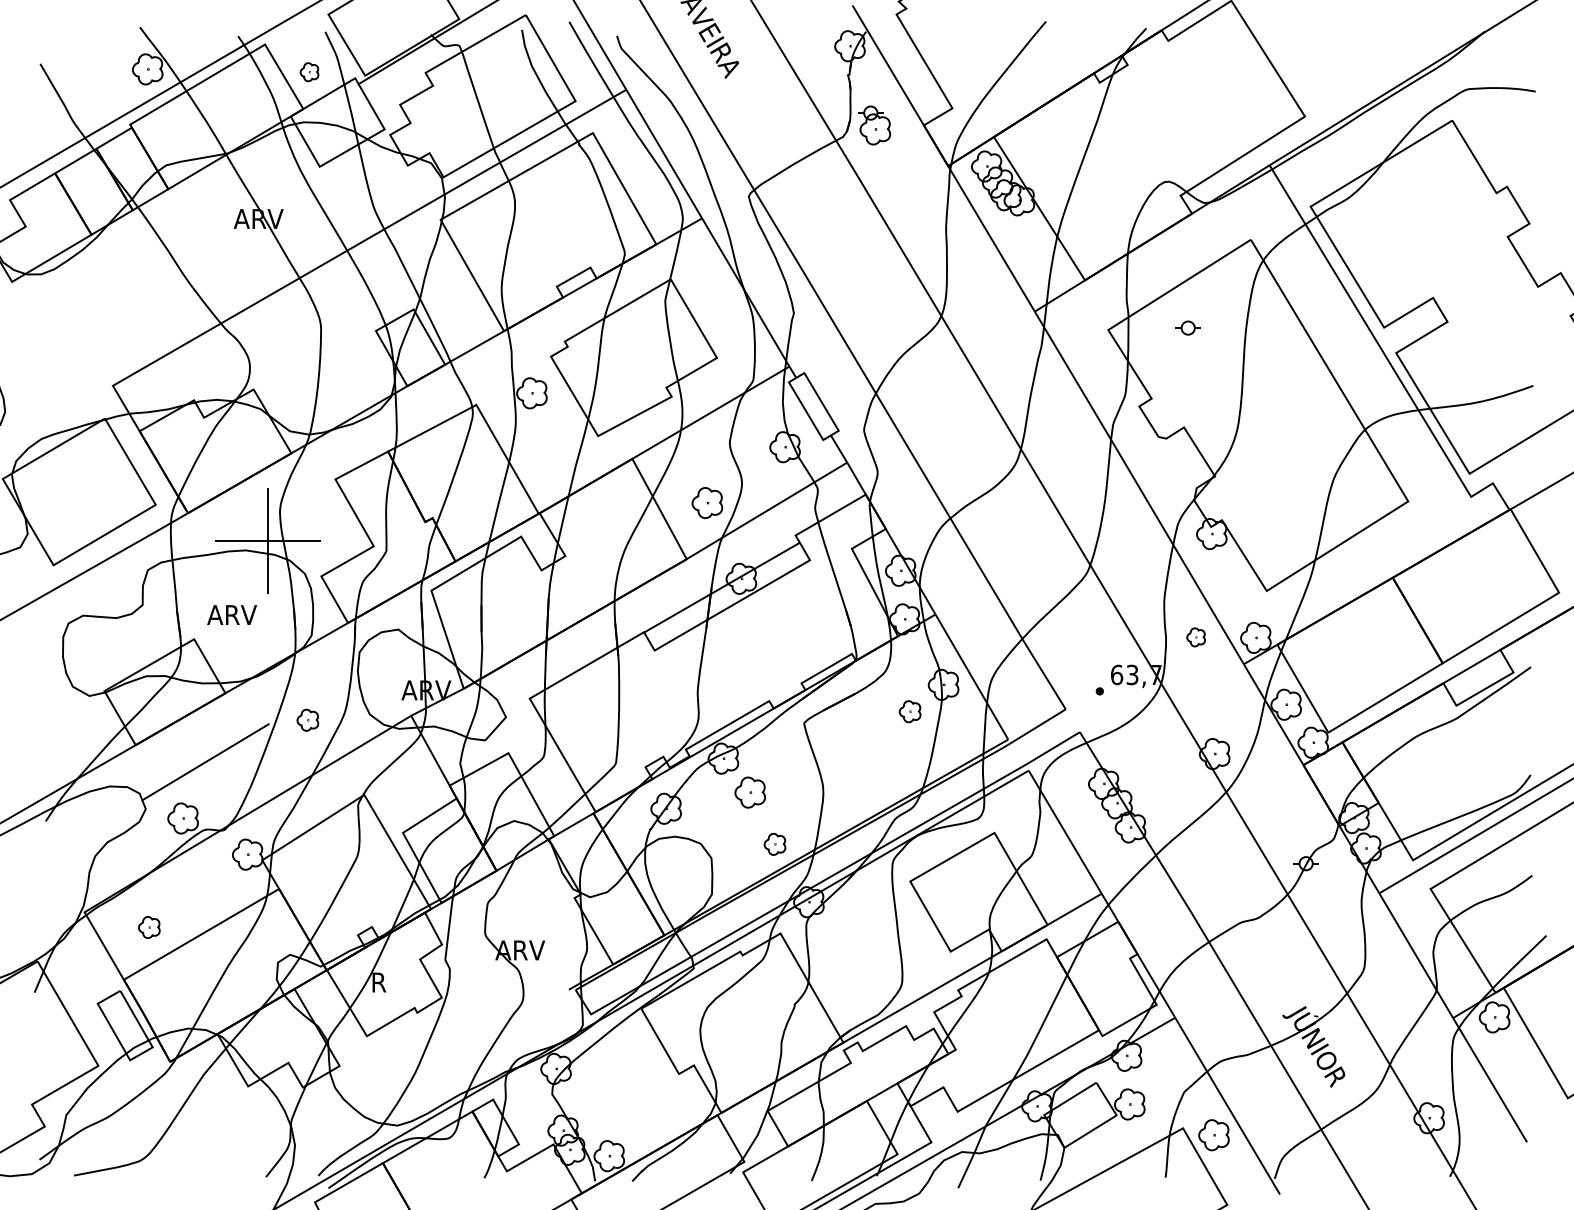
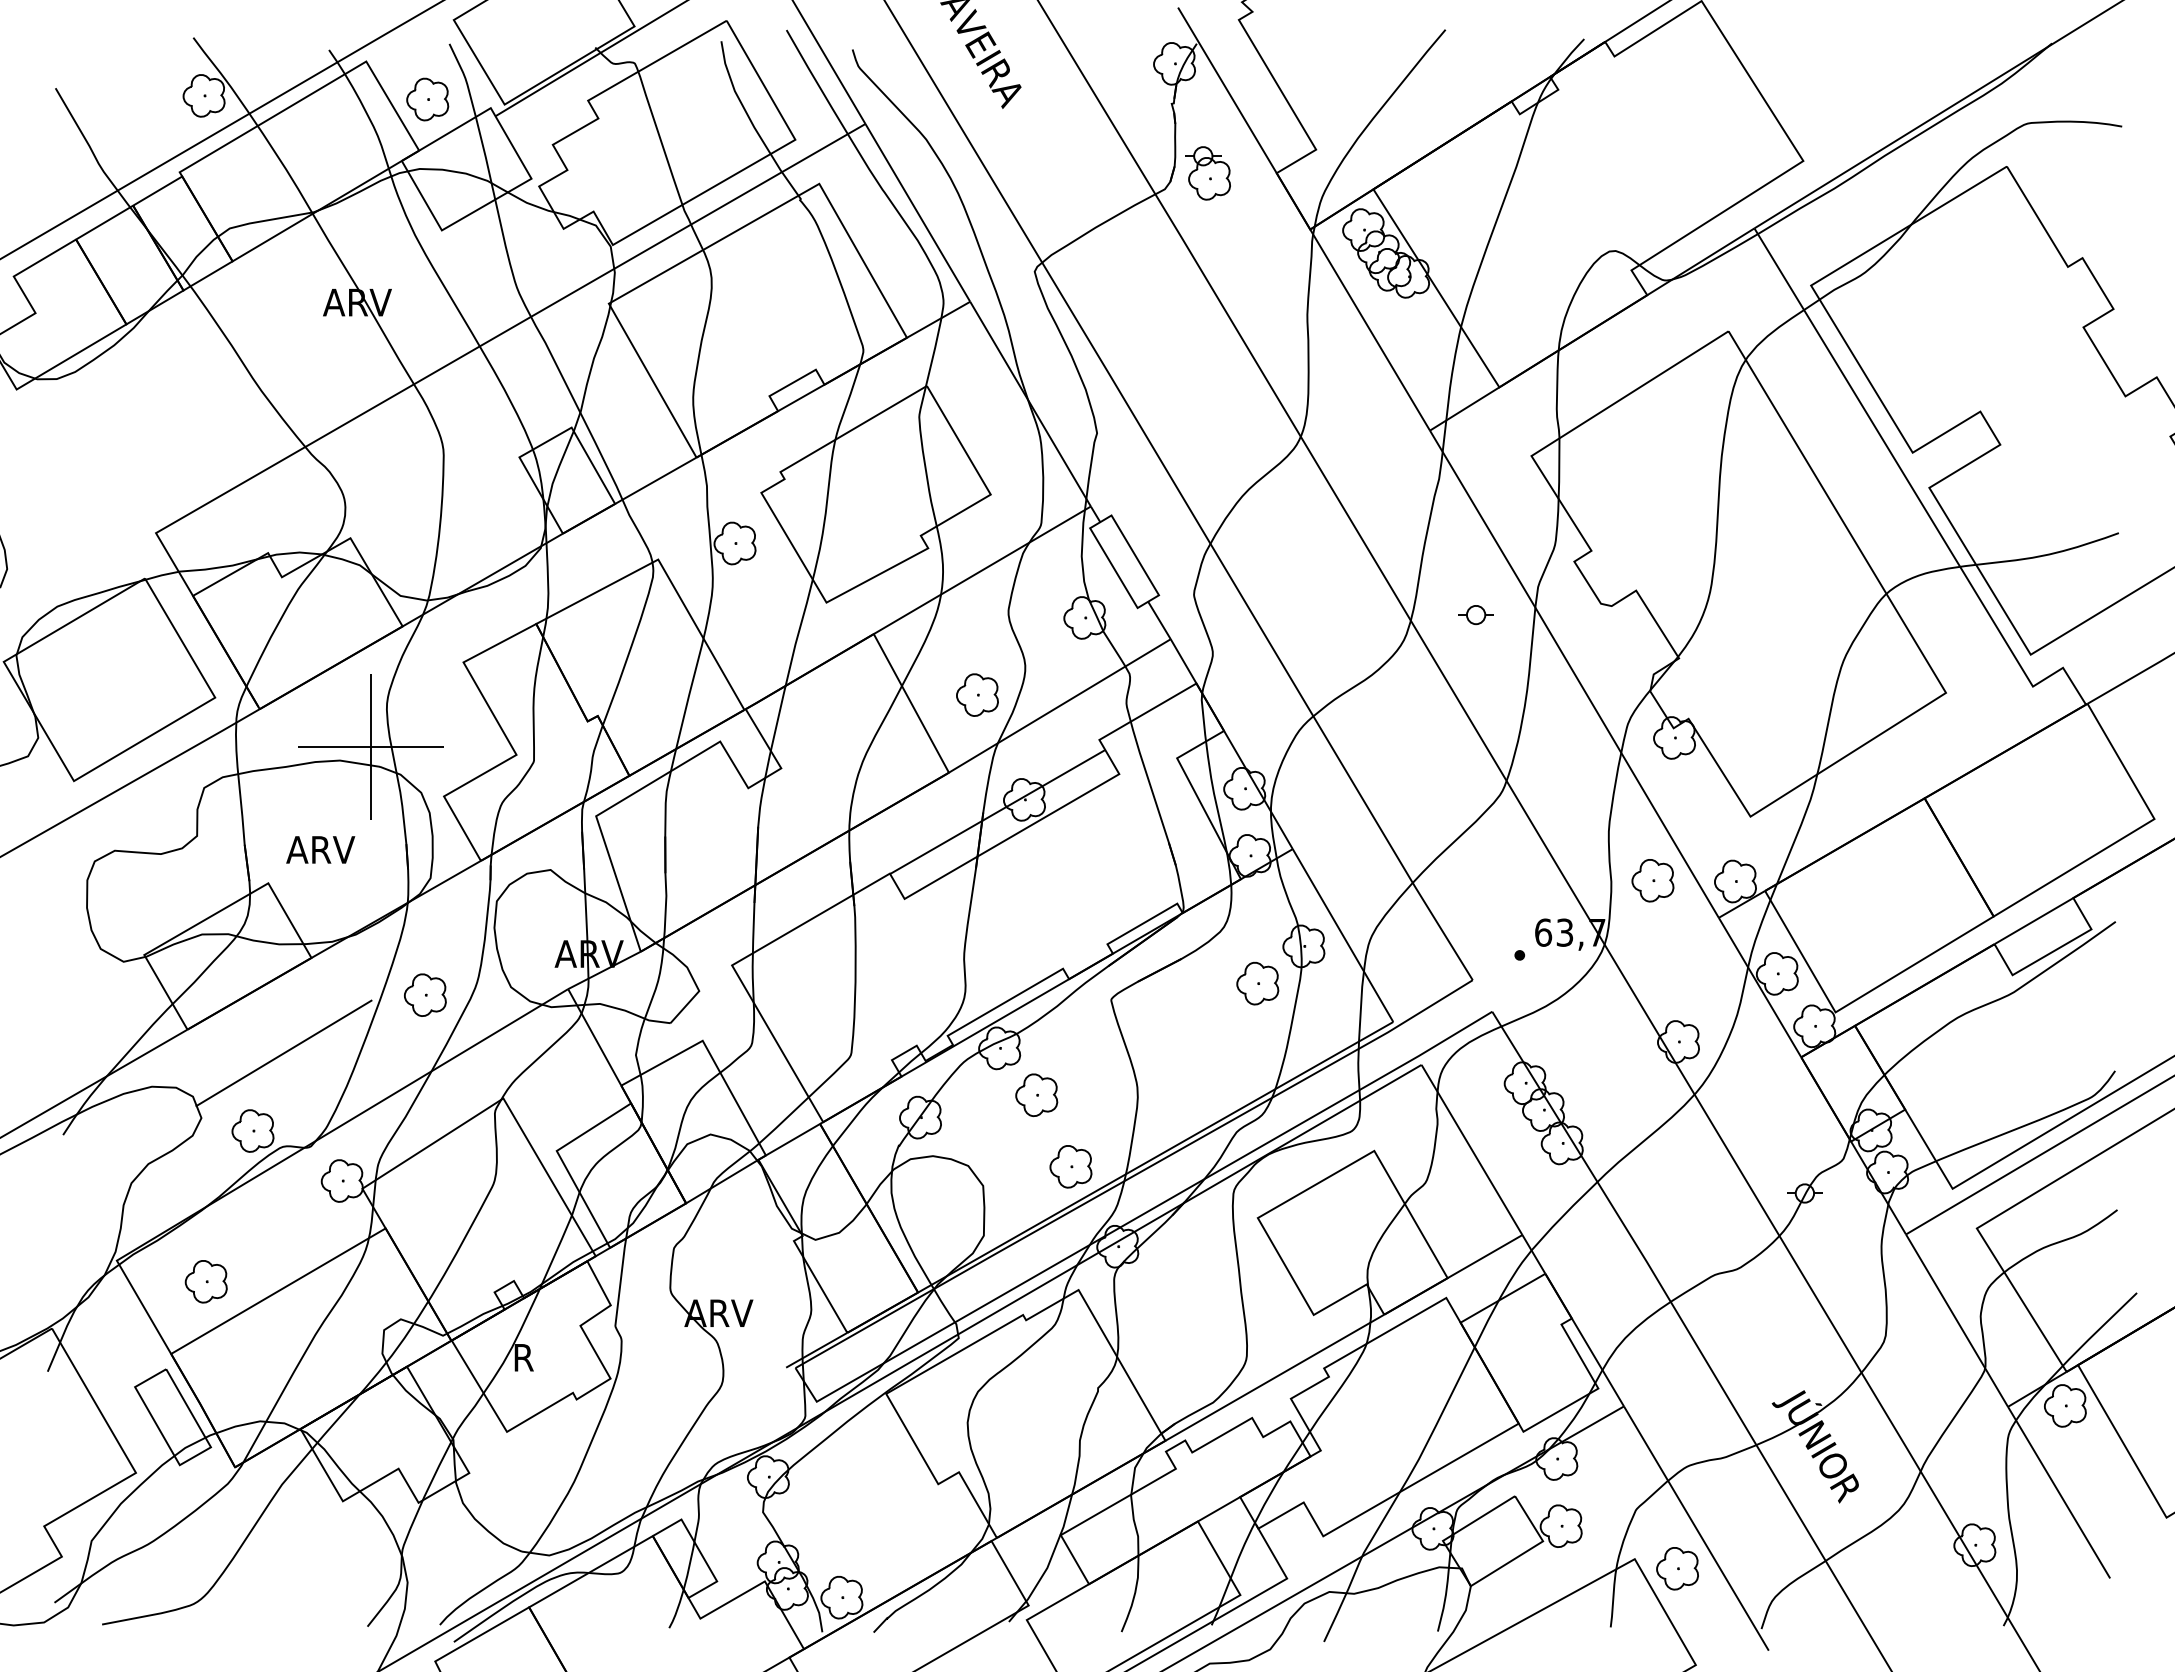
part: (309, 72) -> (427, 100), size x1.67
part: (1187, 327) -> (1475, 614), moved
part: (1195, 637) -> (1652, 880), size x1.67
part: (909, 711) -> (1256, 983), size x1.43
part: (307, 720) -> (424, 995), size x1.43
part: (774, 844) -> (1070, 1166), size x1.43
part: (149, 927) -> (206, 1281), size x1.43

